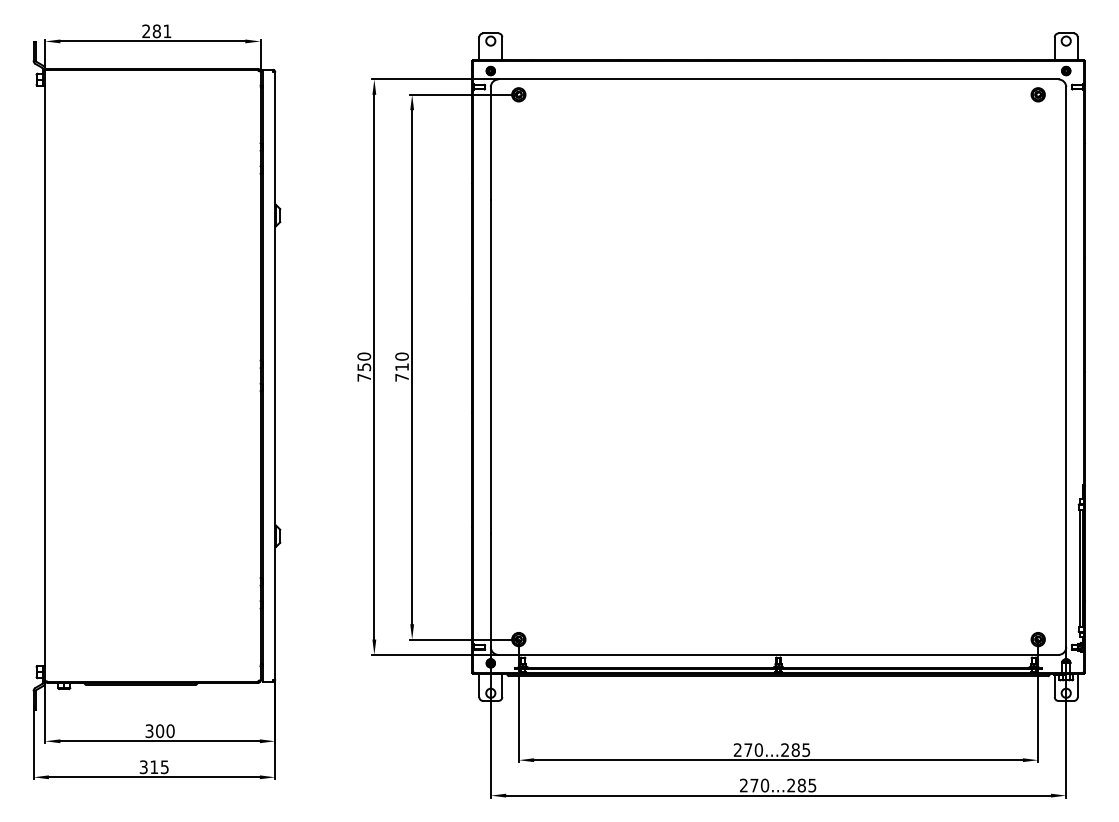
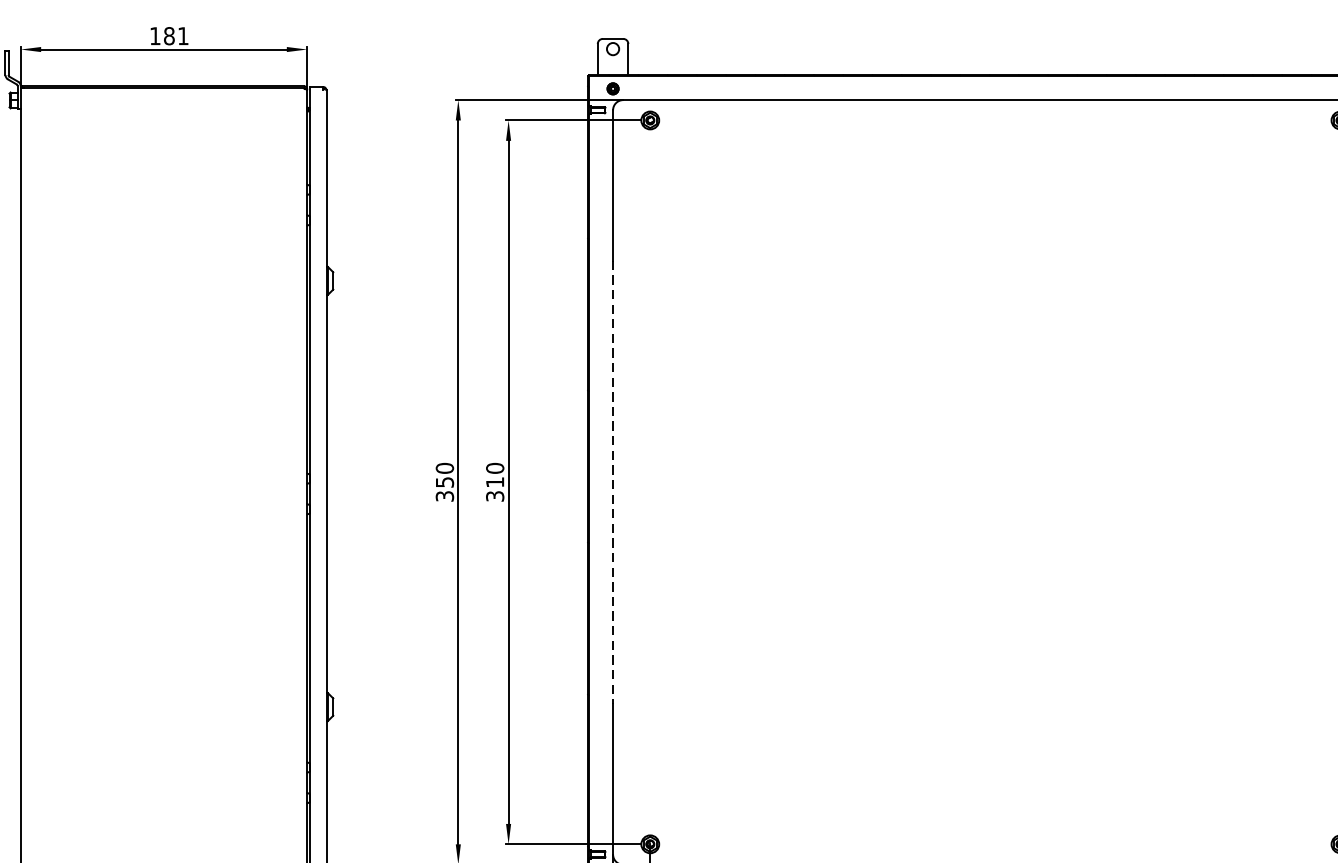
text: (146, 30) -> (155, 34), 281 -> 181
line: (490, 367) -> (612, 482), solid -> dashed
text: (364, 377) -> (445, 496), 750 -> 350
text: (401, 377) -> (494, 496), 710 -> 310

